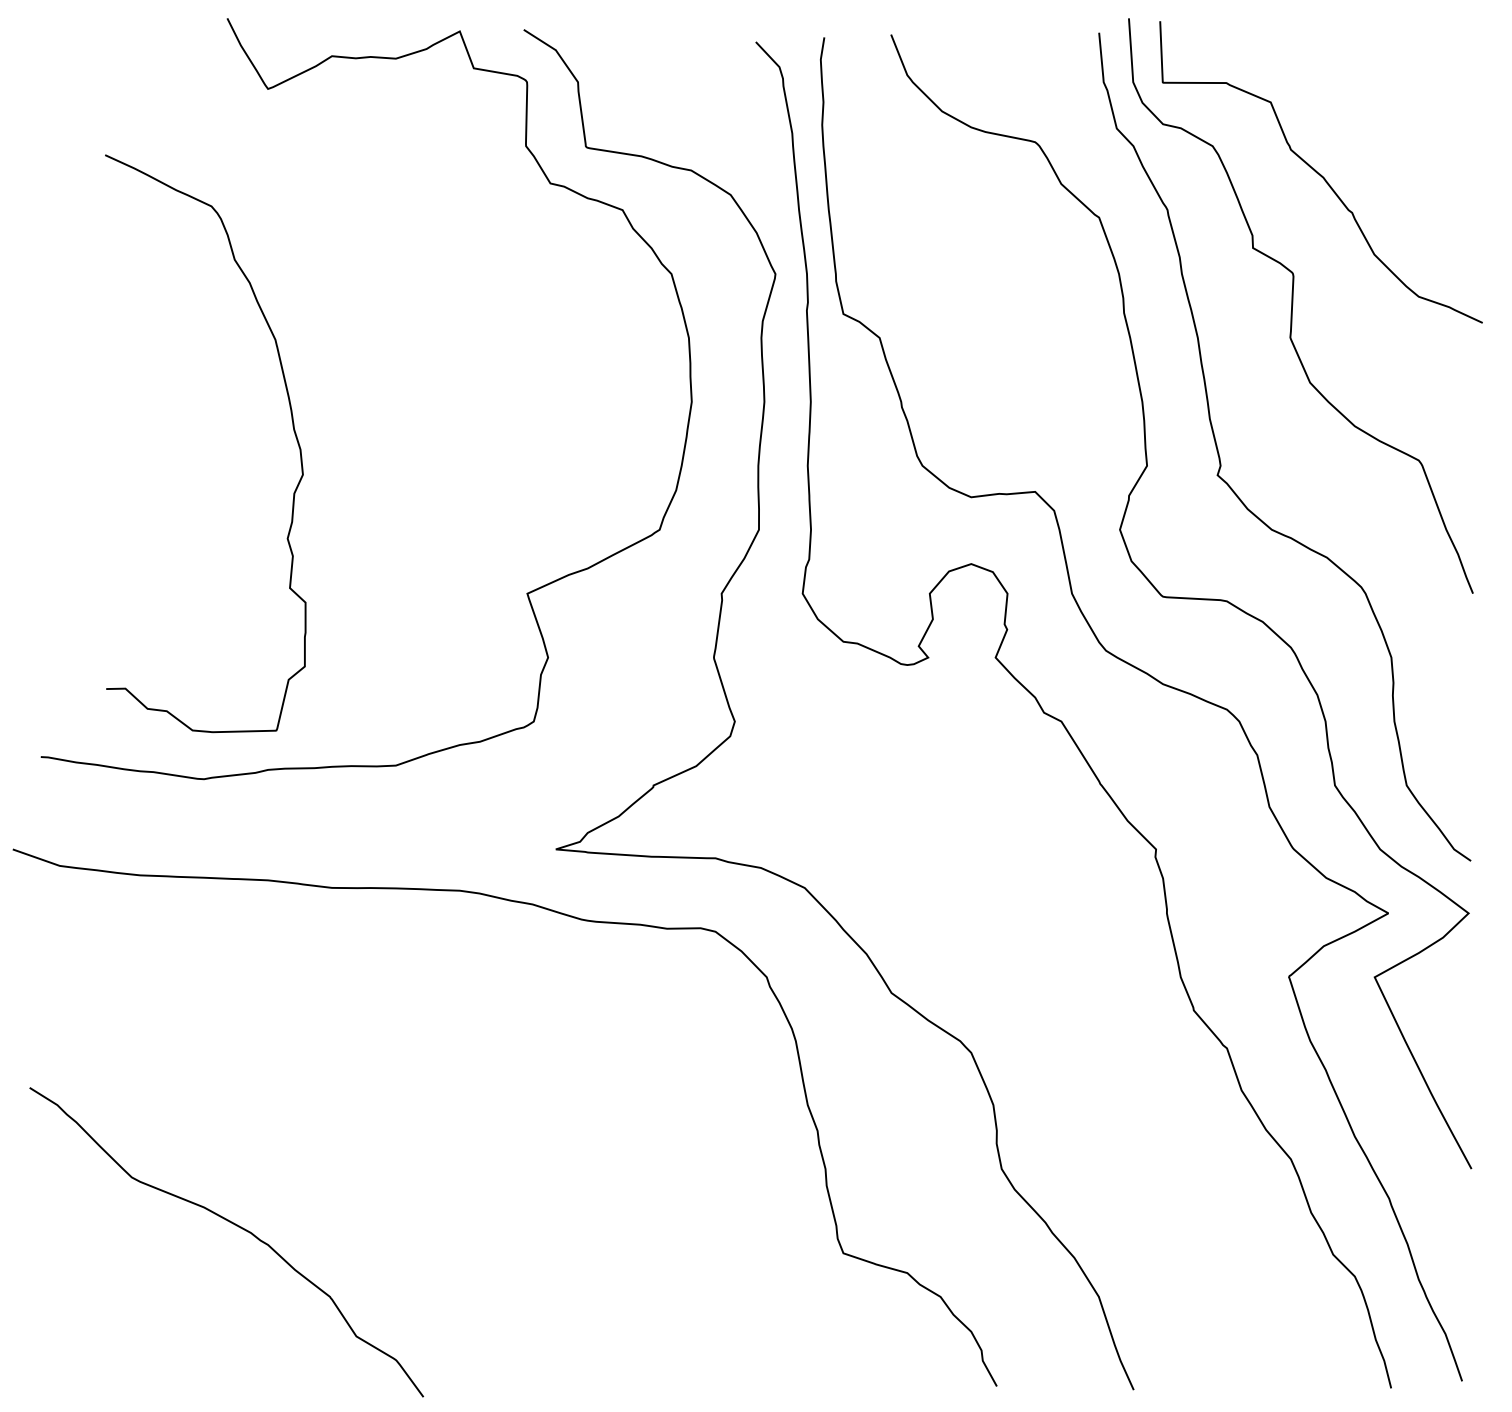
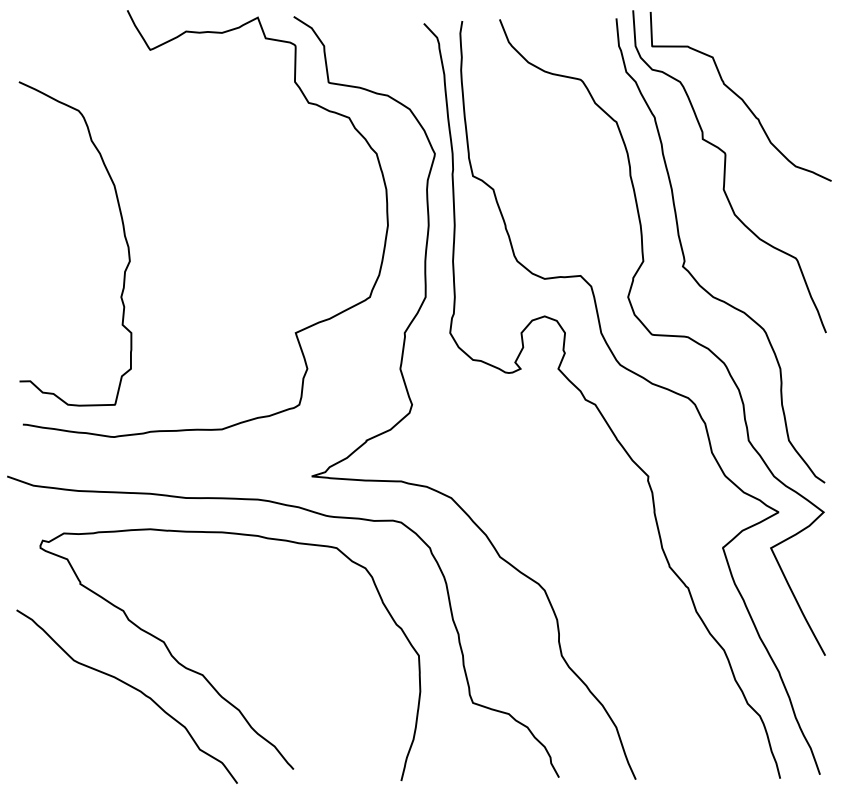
curve: (291, 426) -> (123, 234), moved
curve: (366, 1206) -> (205, 676), added

